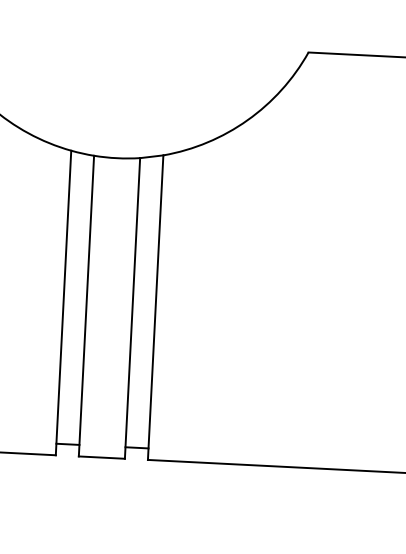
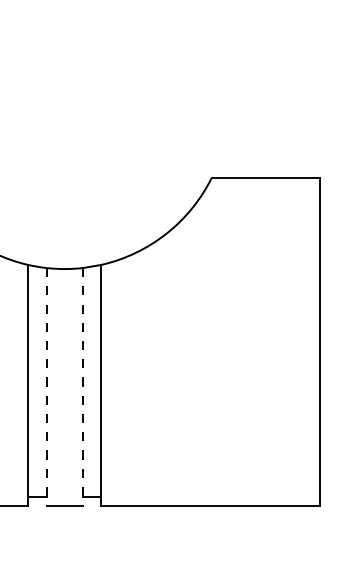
line: (86, 306) -> (46, 387), solid -> dashed
line: (133, 308) -> (83, 387), solid -> dashed

